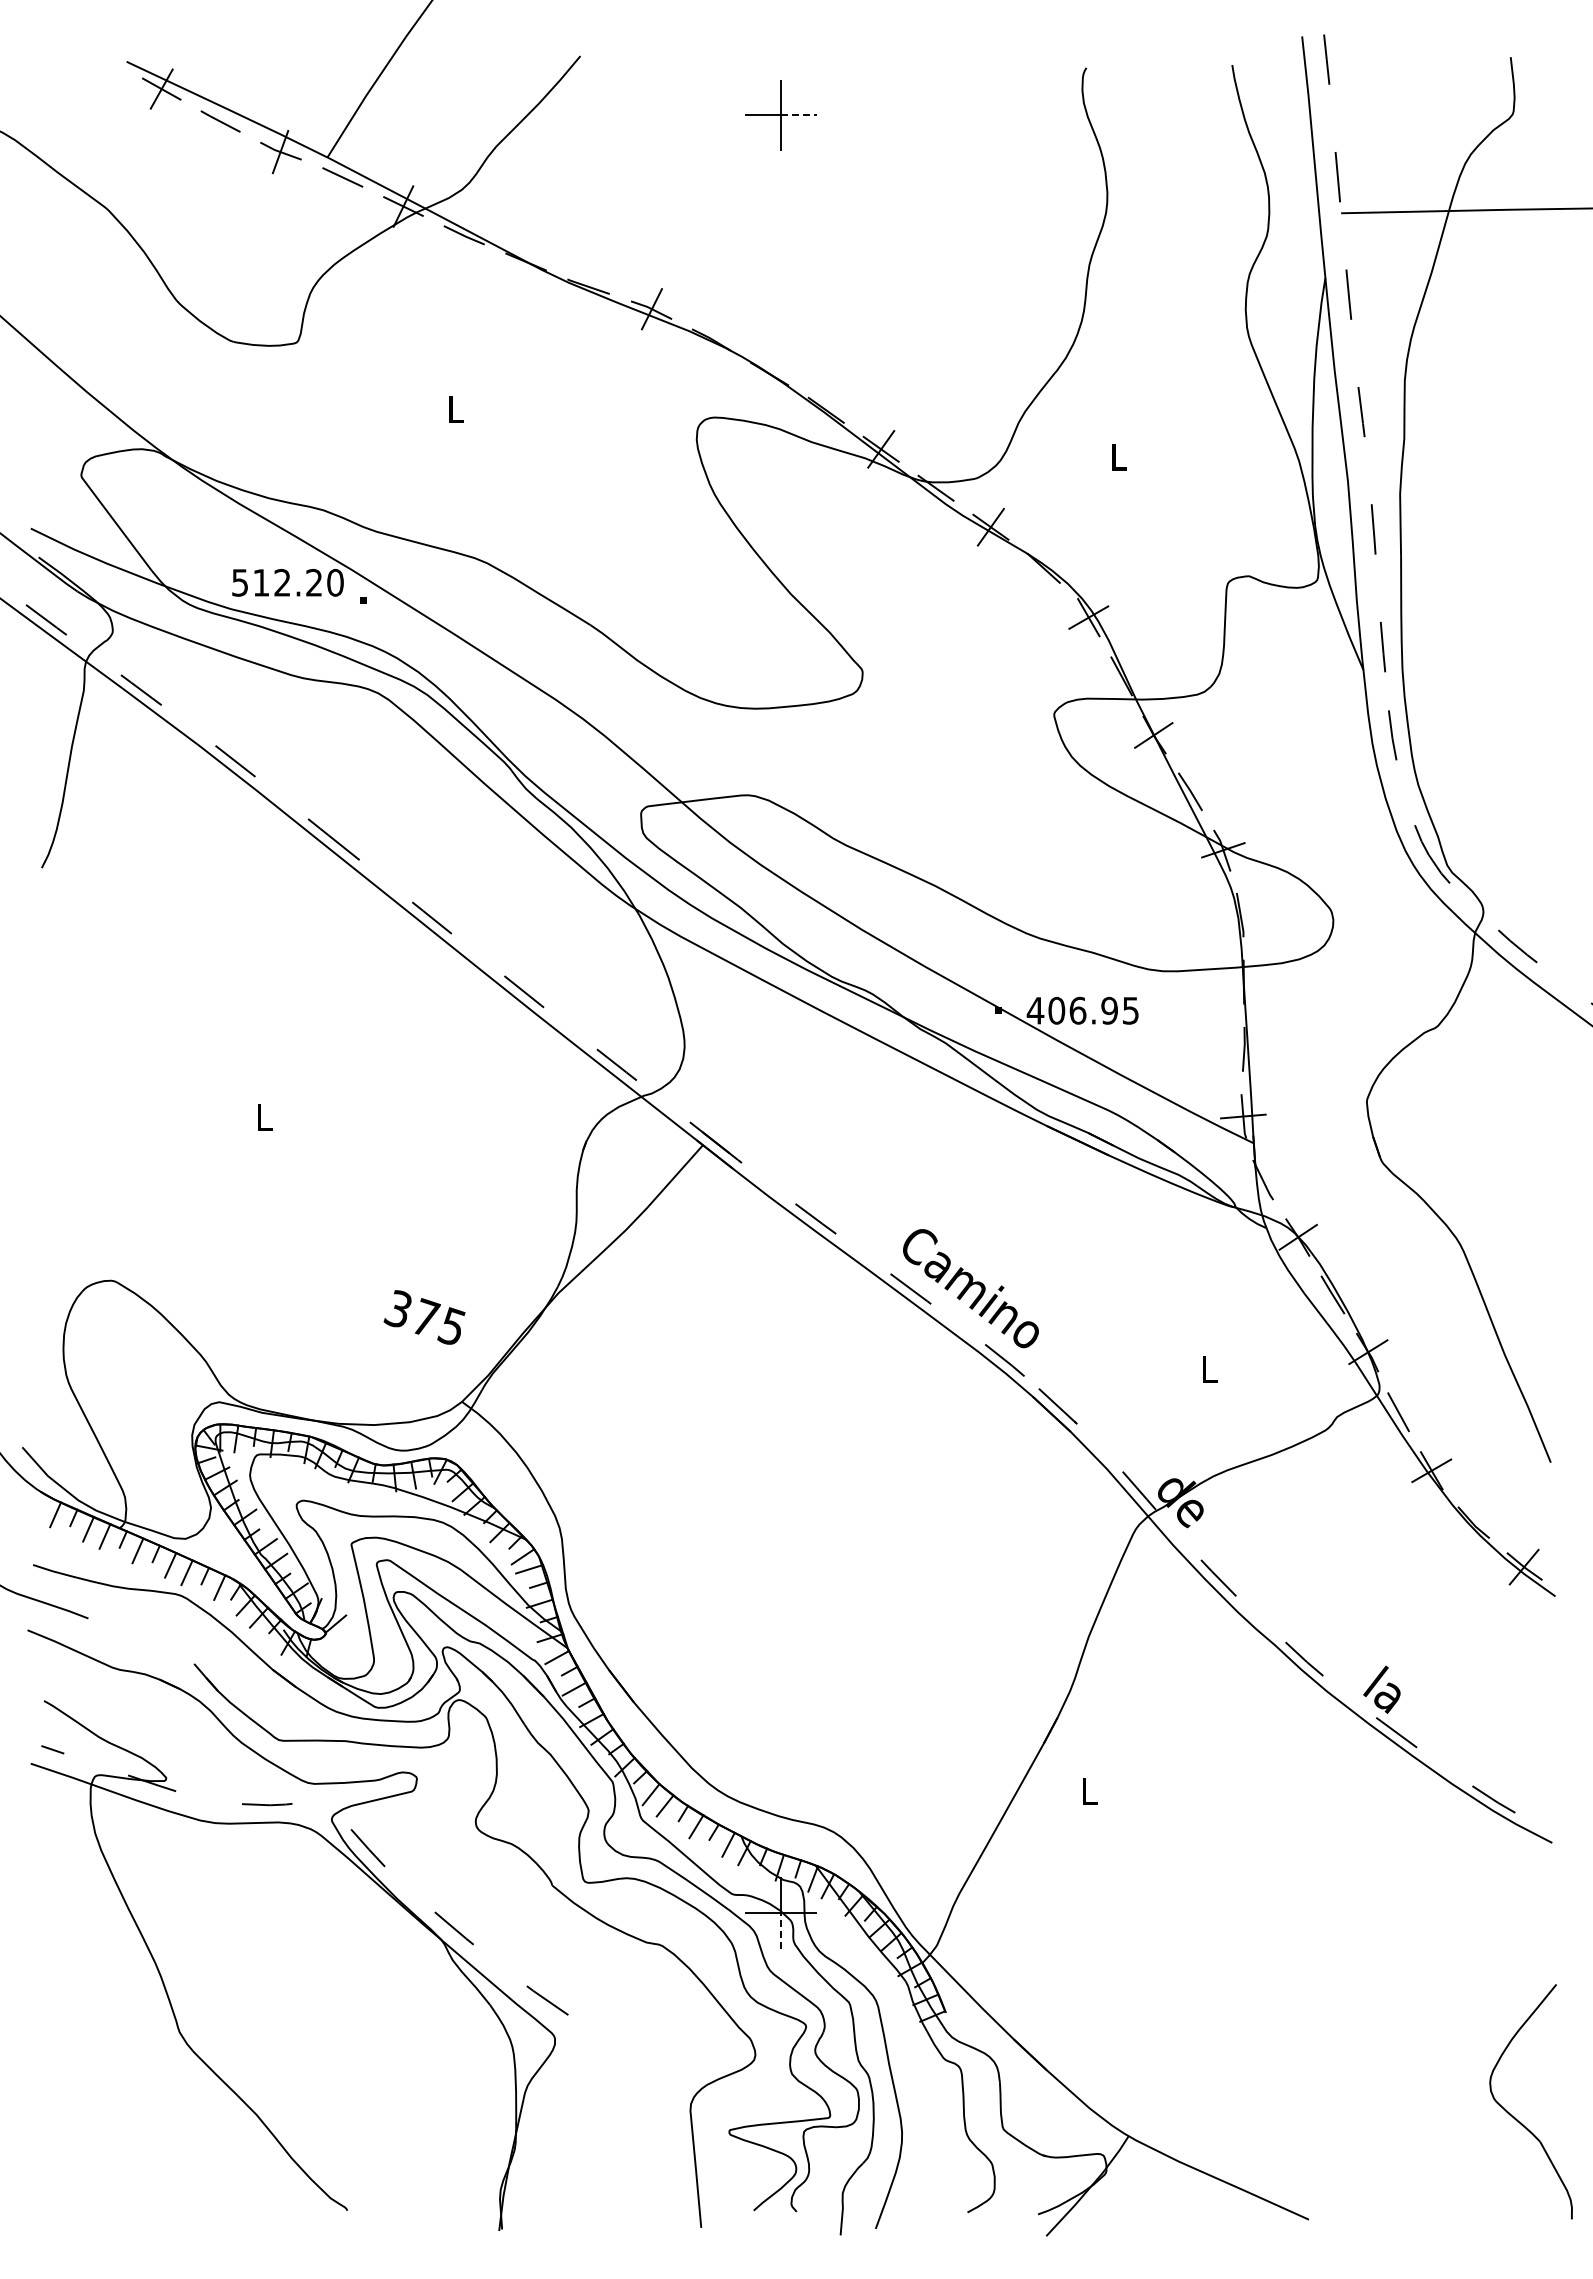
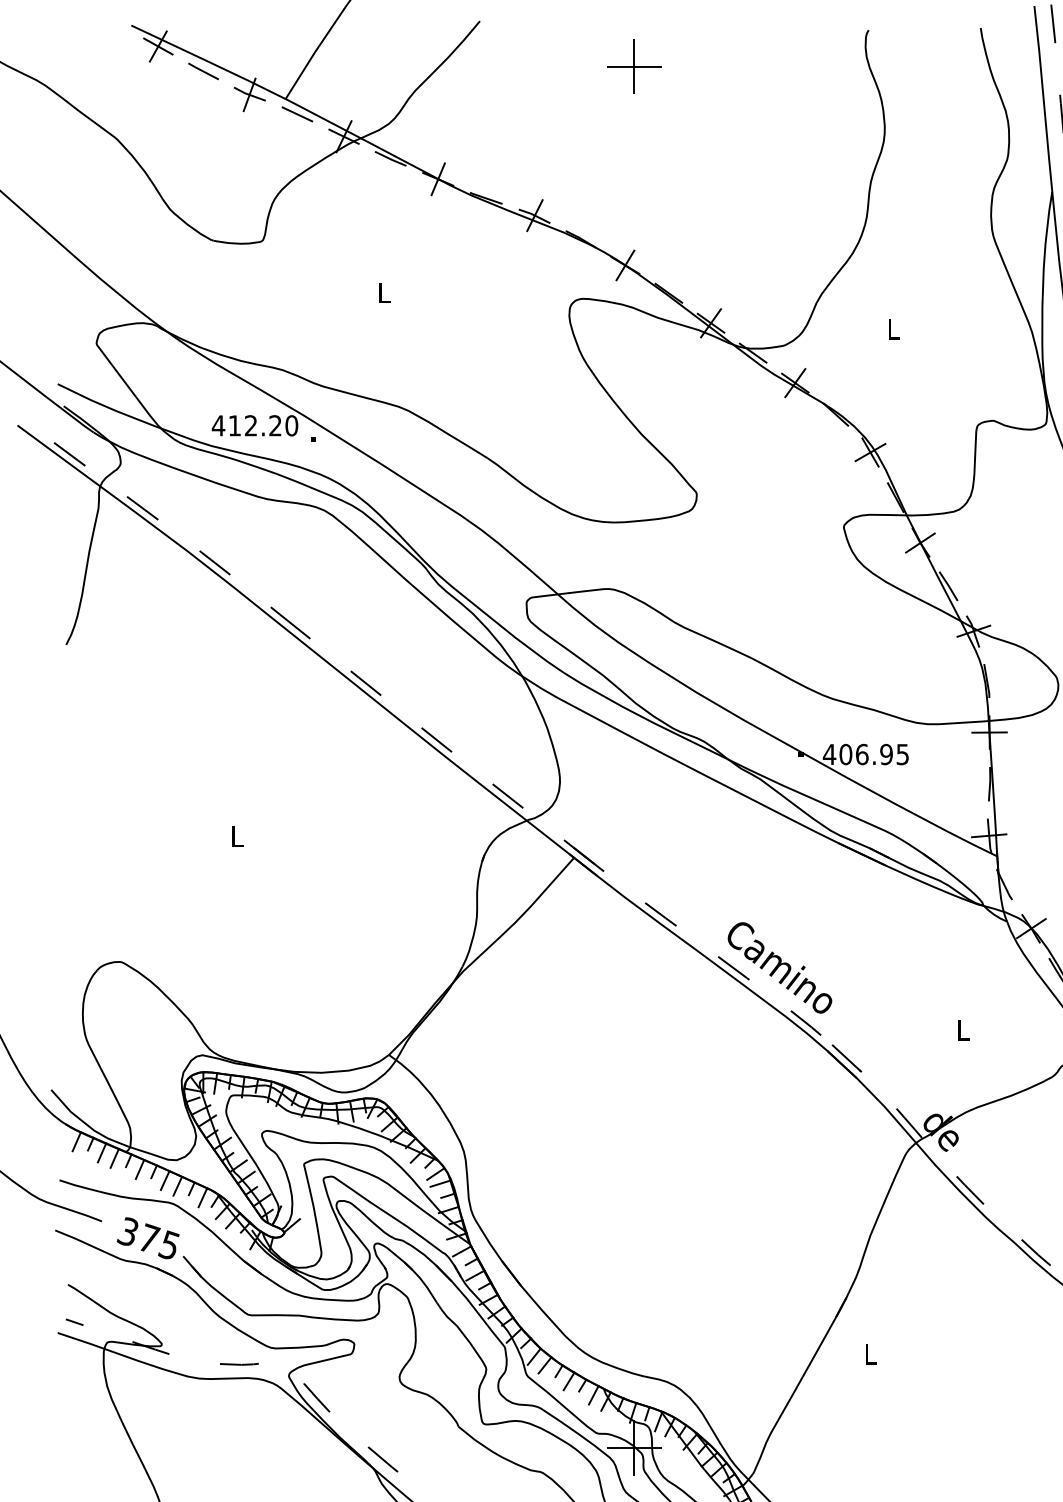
line: (799, 115) -> (648, 66), dashed -> solid
line: (525, 261) -> (437, 178), added
line: (769, 373) -> (625, 264), added
text: (239, 582) -> (218, 425), 512.20 -> 412.20
line: (1243, 981) -> (989, 732), added
text: (424, 1317) -> (148, 1238), moved
line: (781, 1931) -> (634, 1461), dashed -> solid

